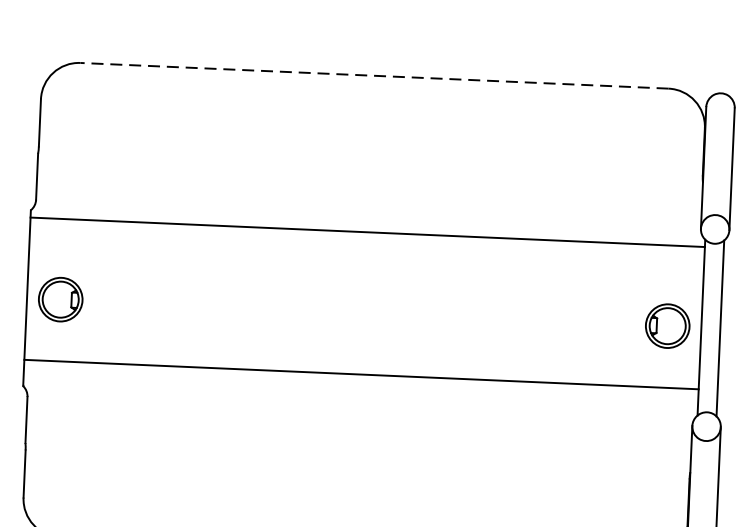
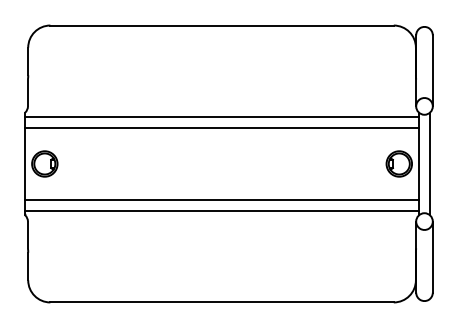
line: (375, 75) -> (222, 25), dashed -> solid
line: (365, 252) -> (221, 128), added
line: (359, 394) -> (221, 211), added

